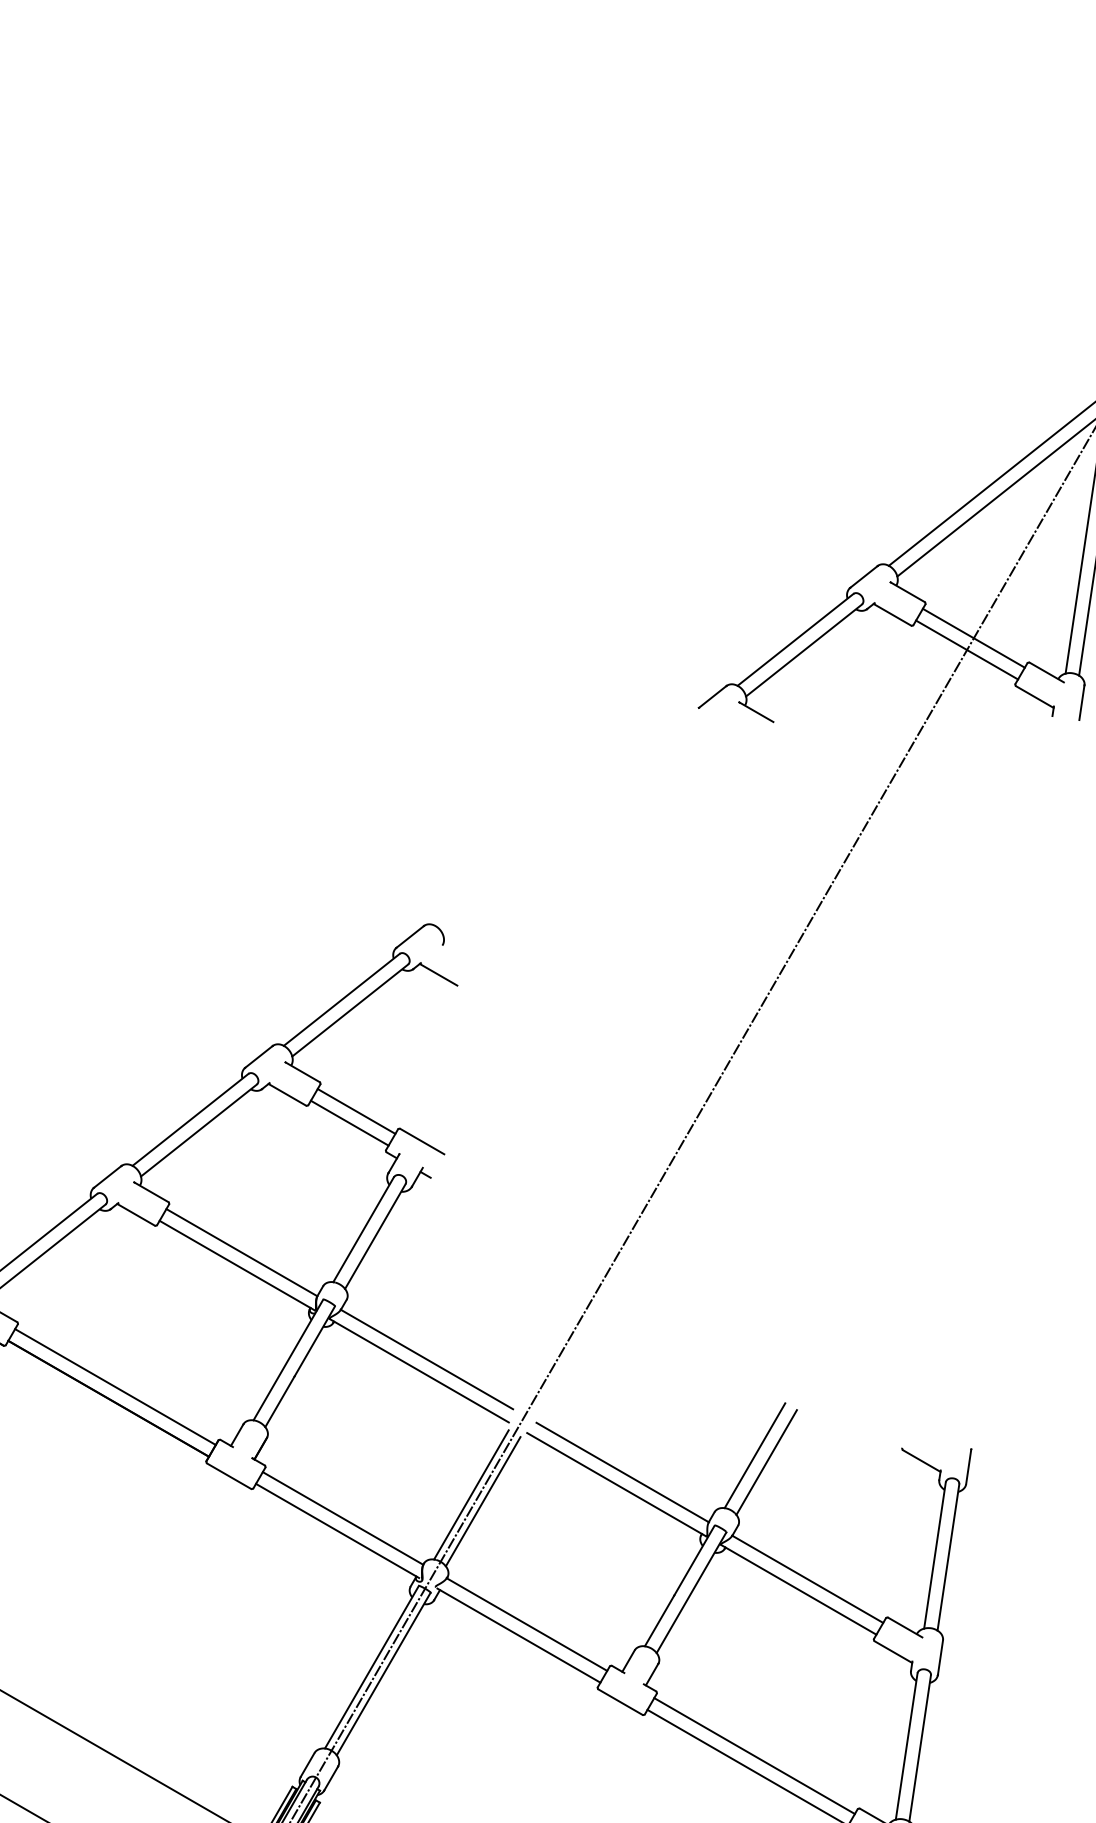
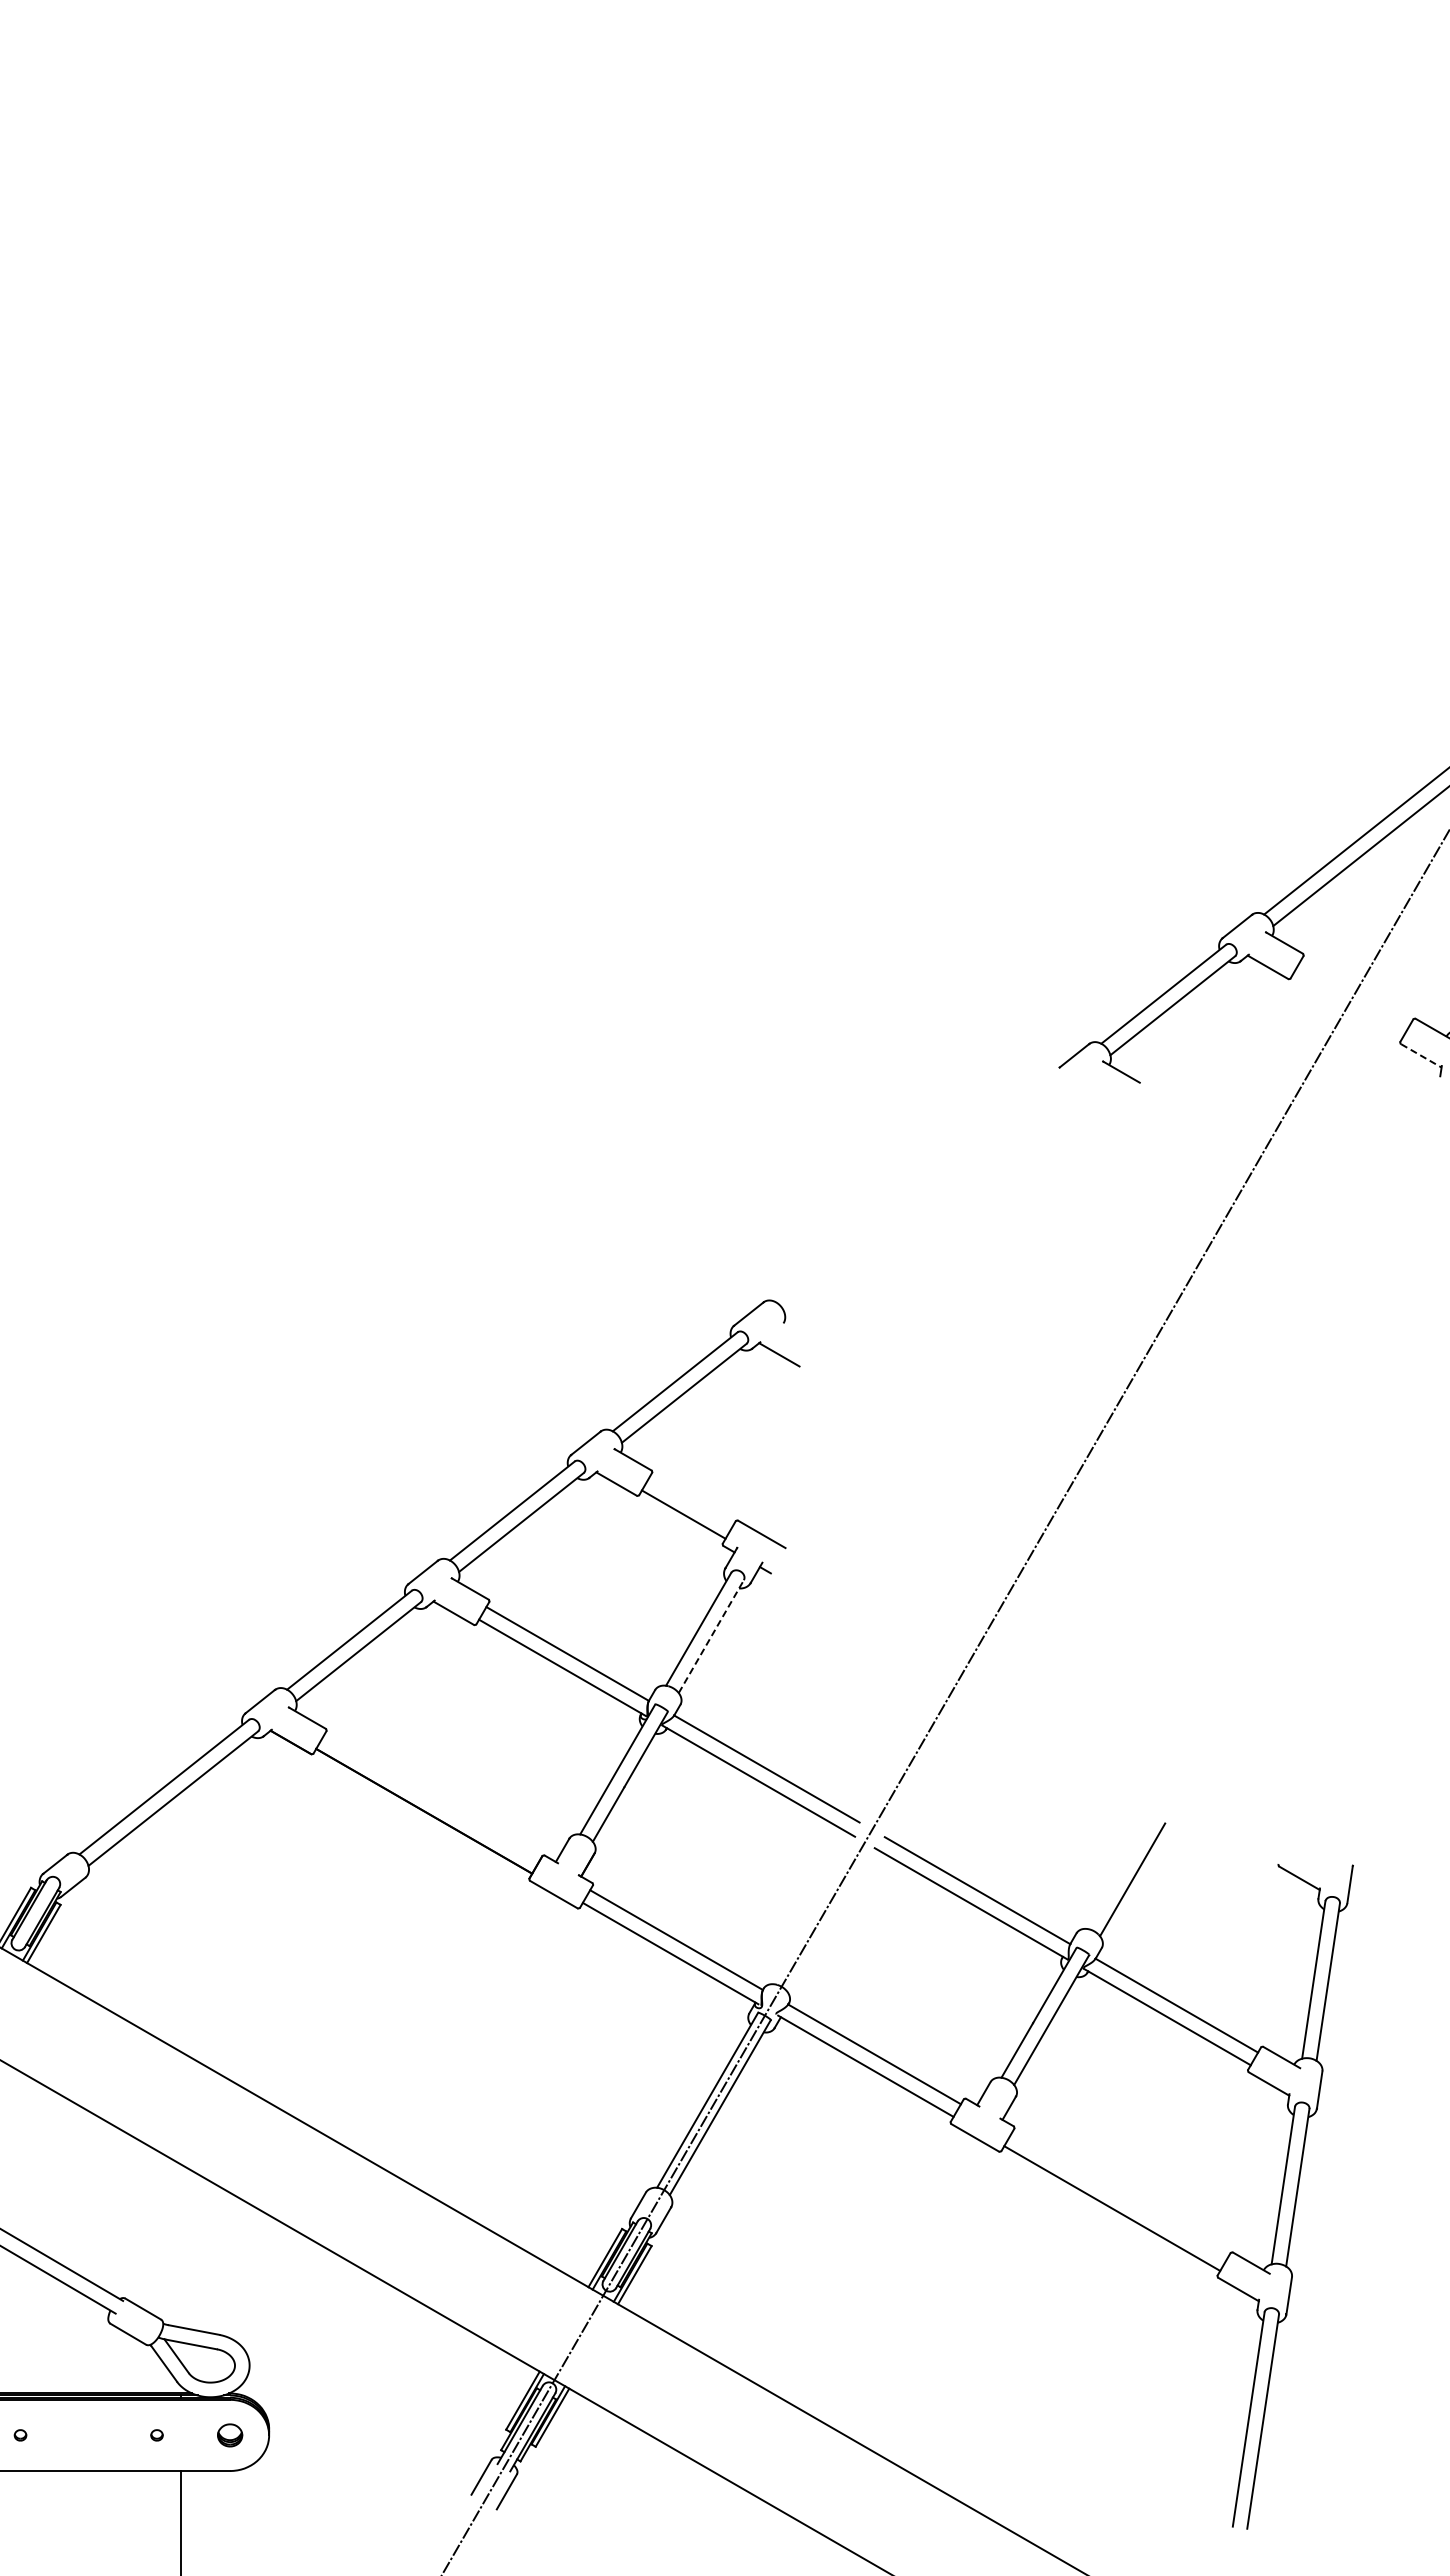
line: (973, 638) -> (1355, 992), removed
line: (967, 649) -> (1348, 1004), removed
line: (1035, 697) -> (1421, 1056), solid -> dashed
line: (356, 1111) -> (690, 1501), removed
line: (375, 1236) -> (711, 1636), solid -> dashed
line: (115, 1386) -> (431, 1798), removed
line: (754, 1455) -> (1119, 1872), removed
line: (471, 1494) -> (814, 1914), removed
line: (483, 1501) -> (827, 1921), removed
line: (754, 1755) -> (1119, 2195), removed

